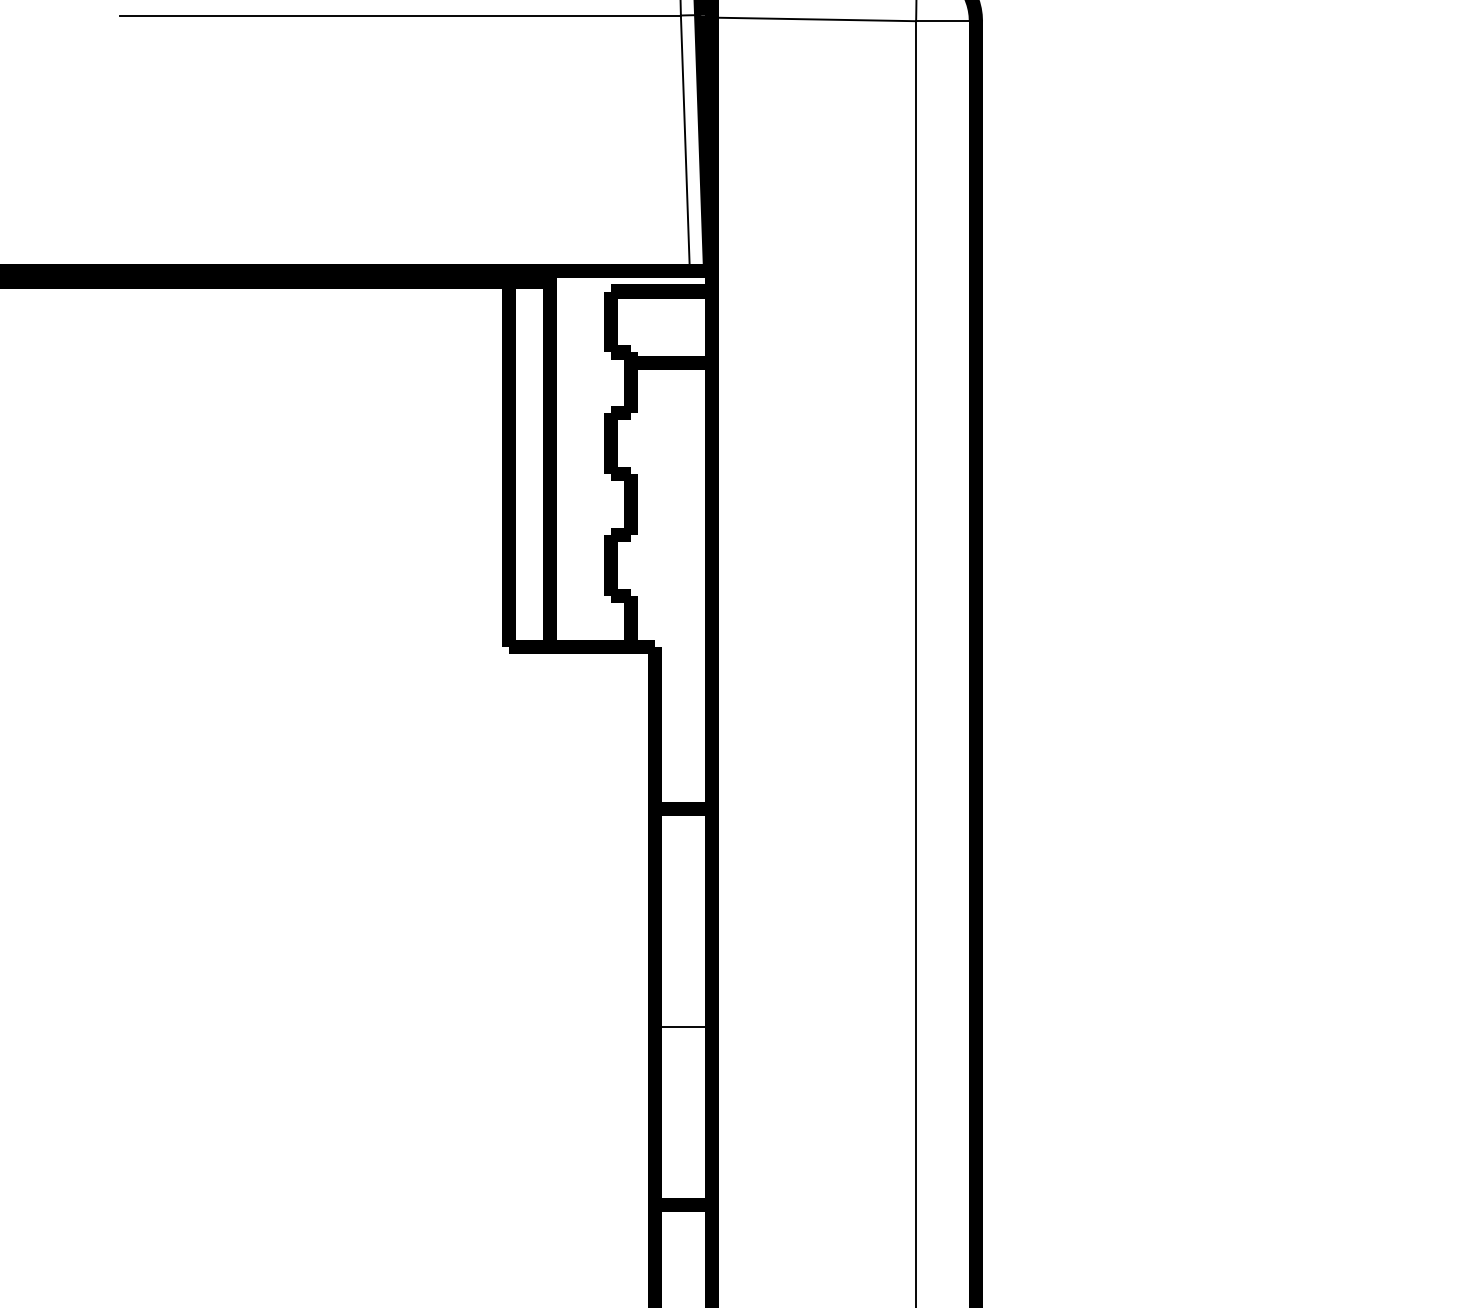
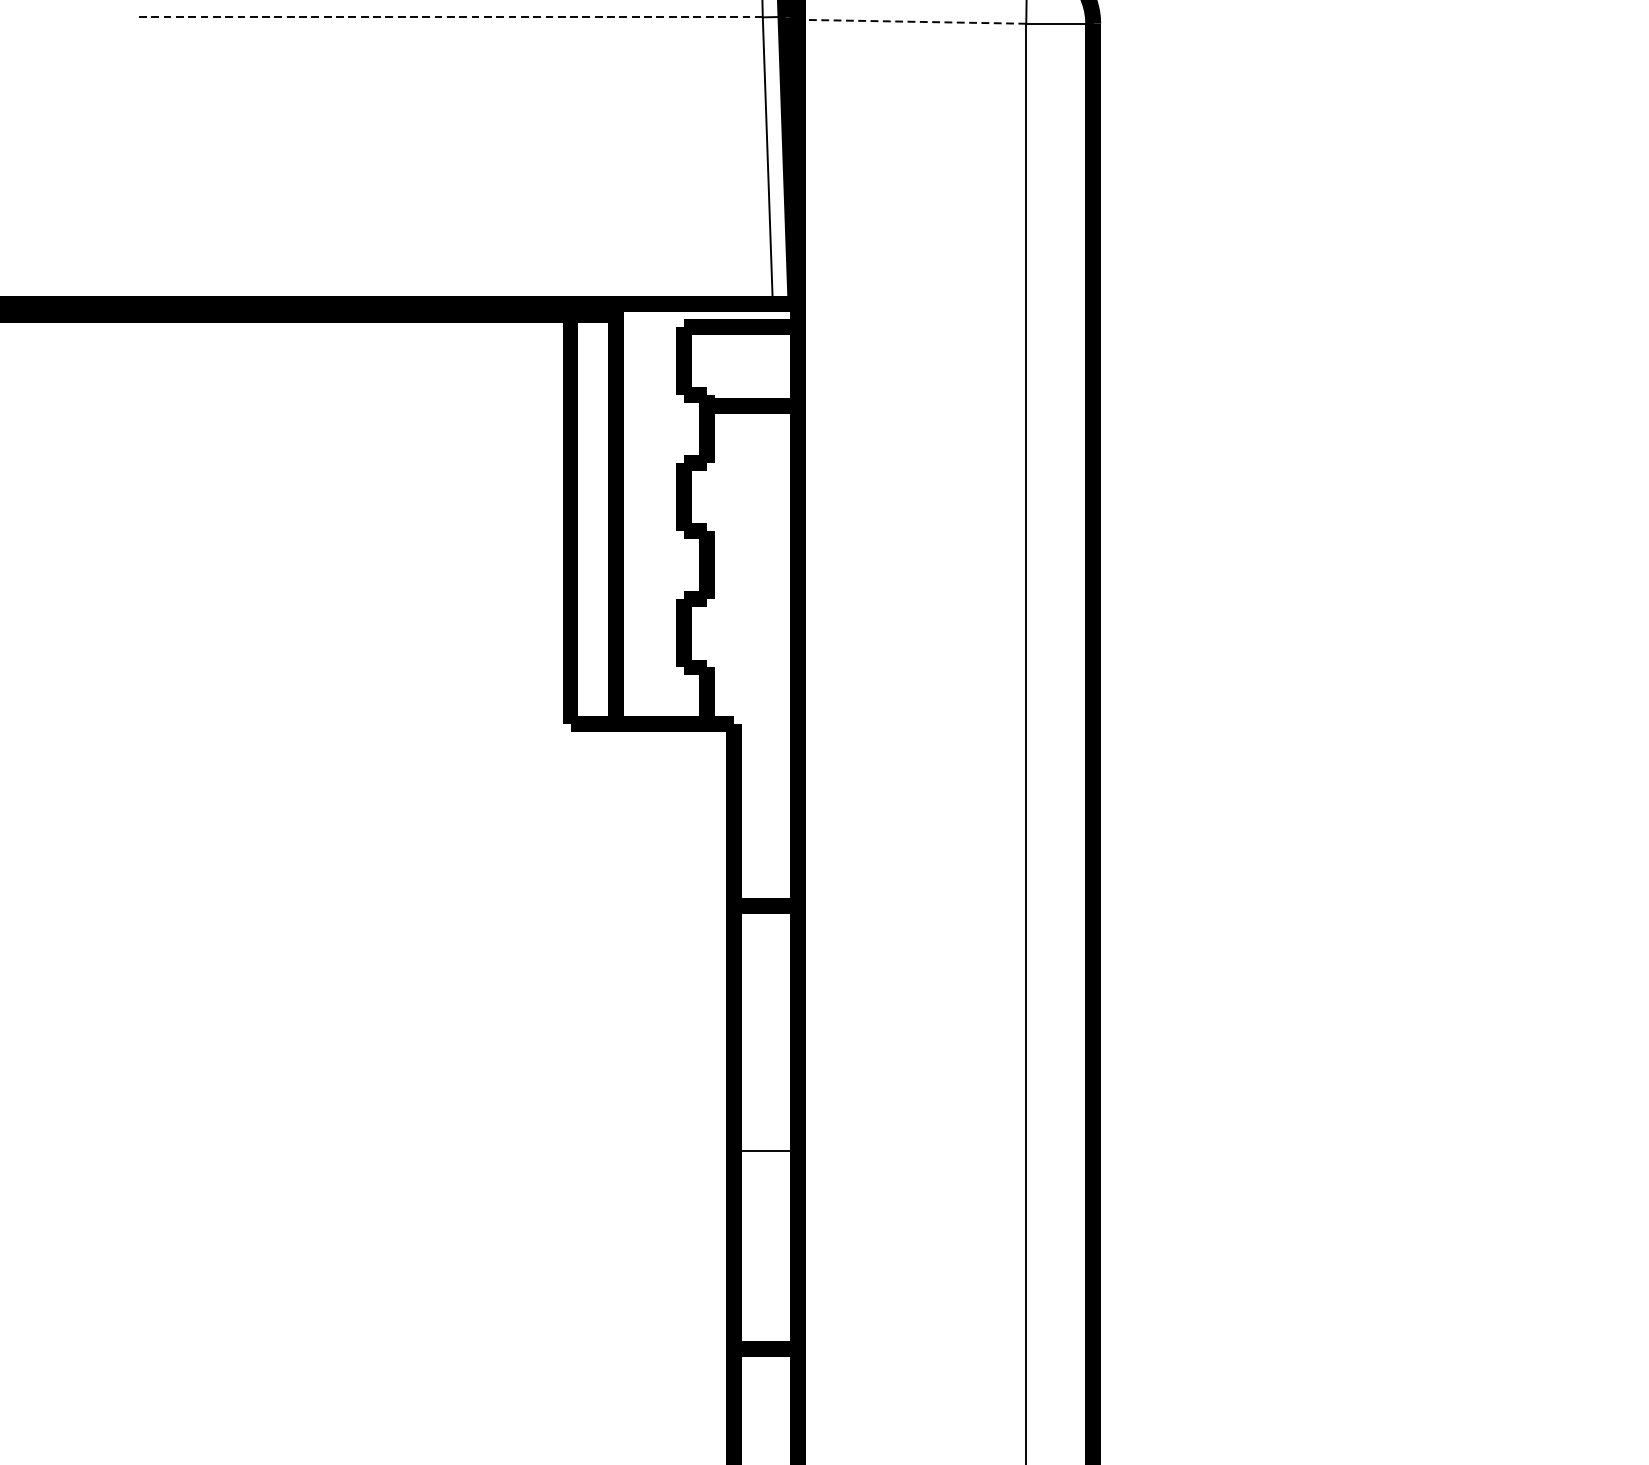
line: (400, 15) -> (448, 17), solid -> dashed
line: (813, 19) -> (911, 21), solid -> dashed

